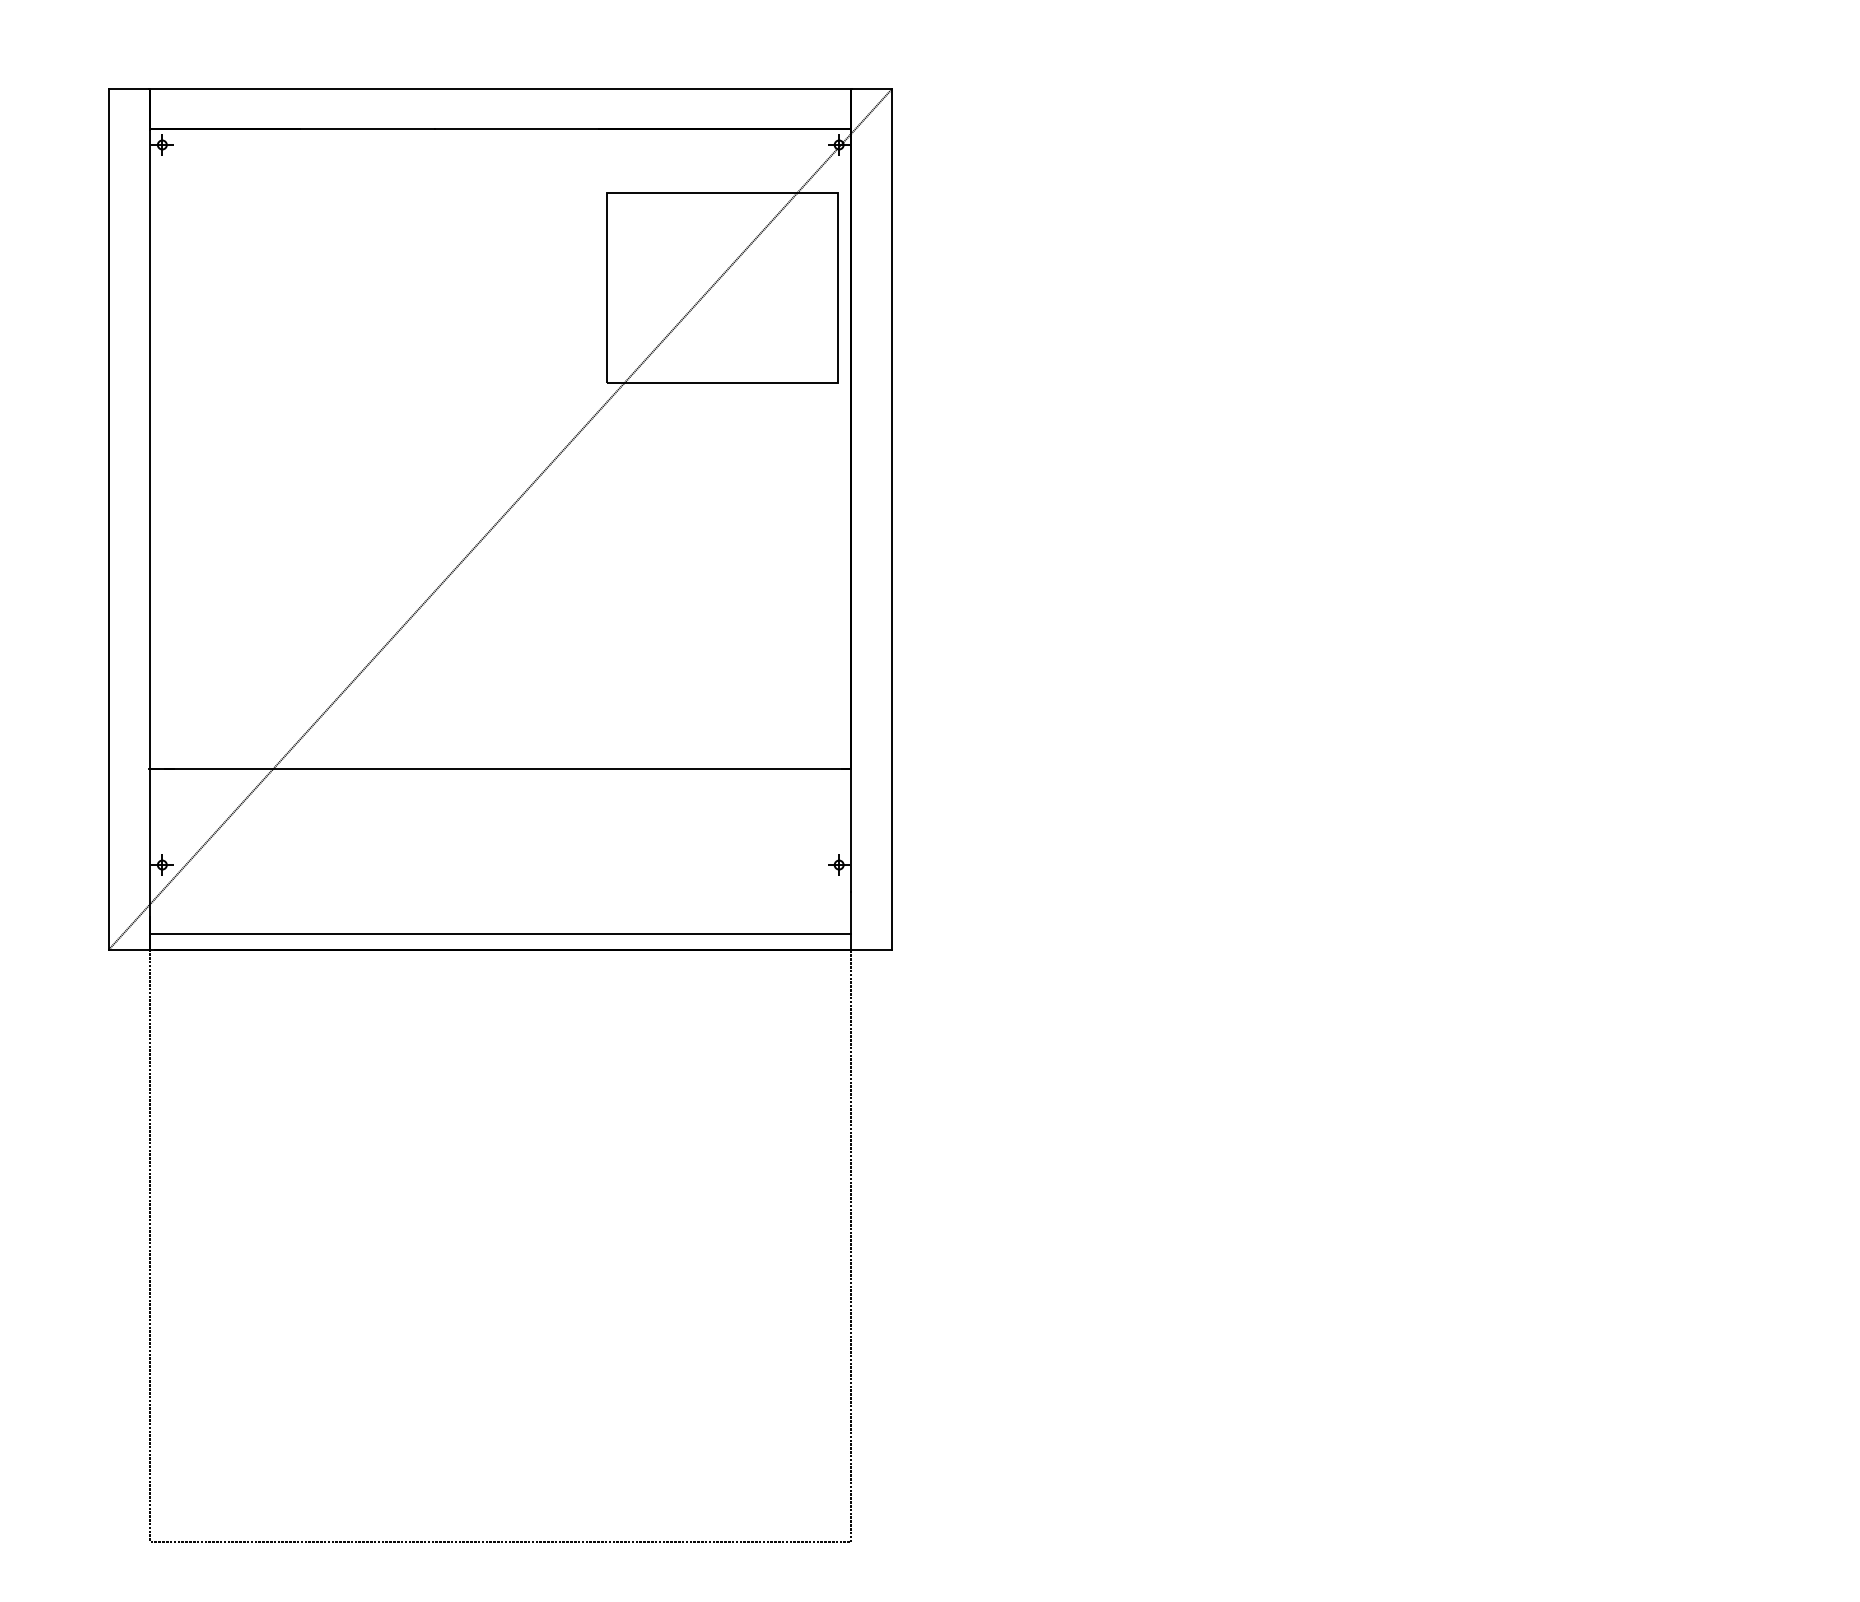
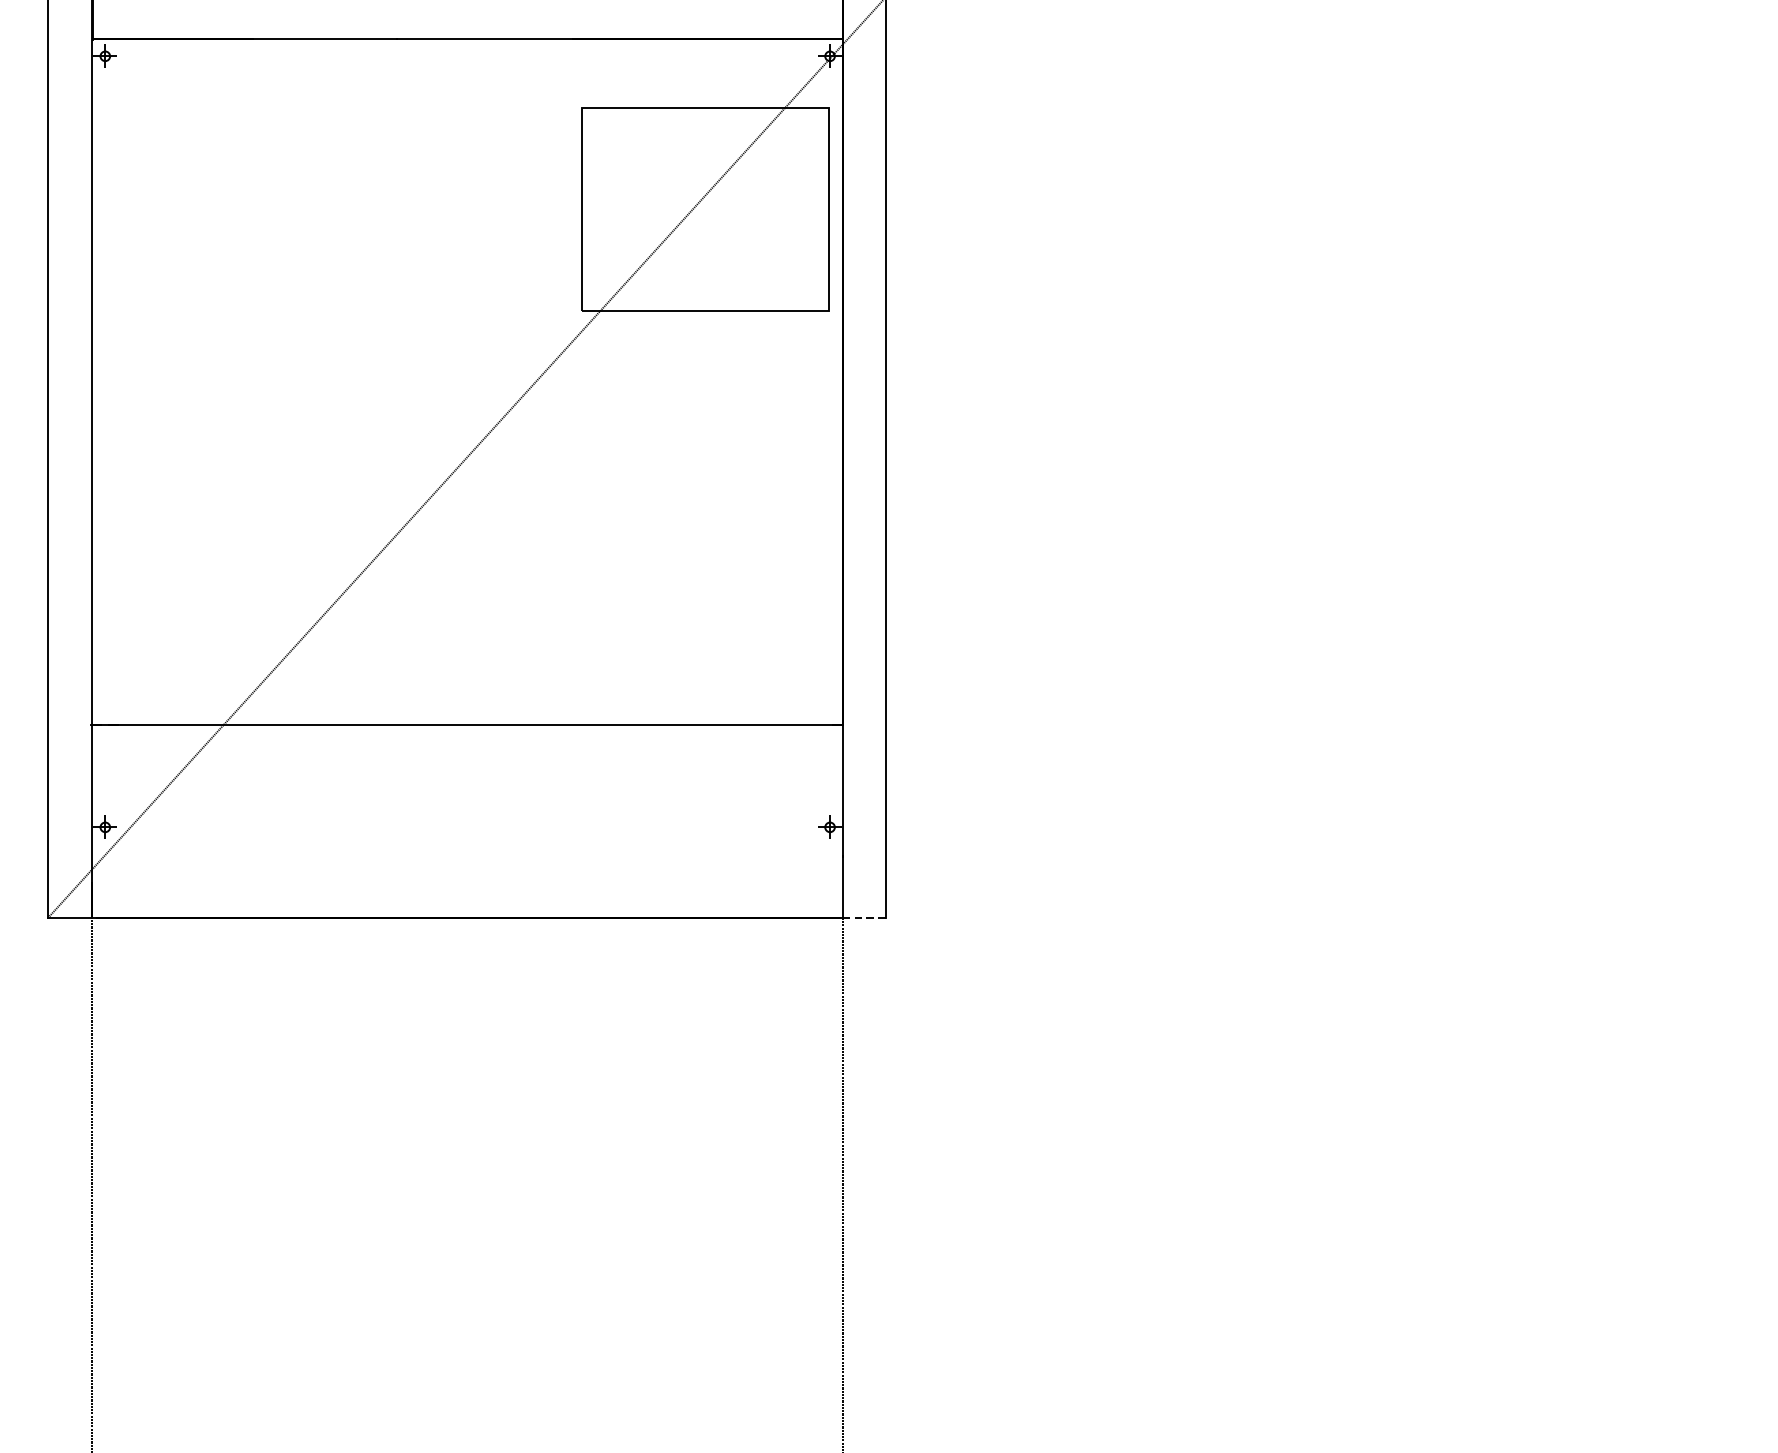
line: (500, 934) -> (467, 901), removed
line: (871, 949) -> (864, 917), solid -> dashed

